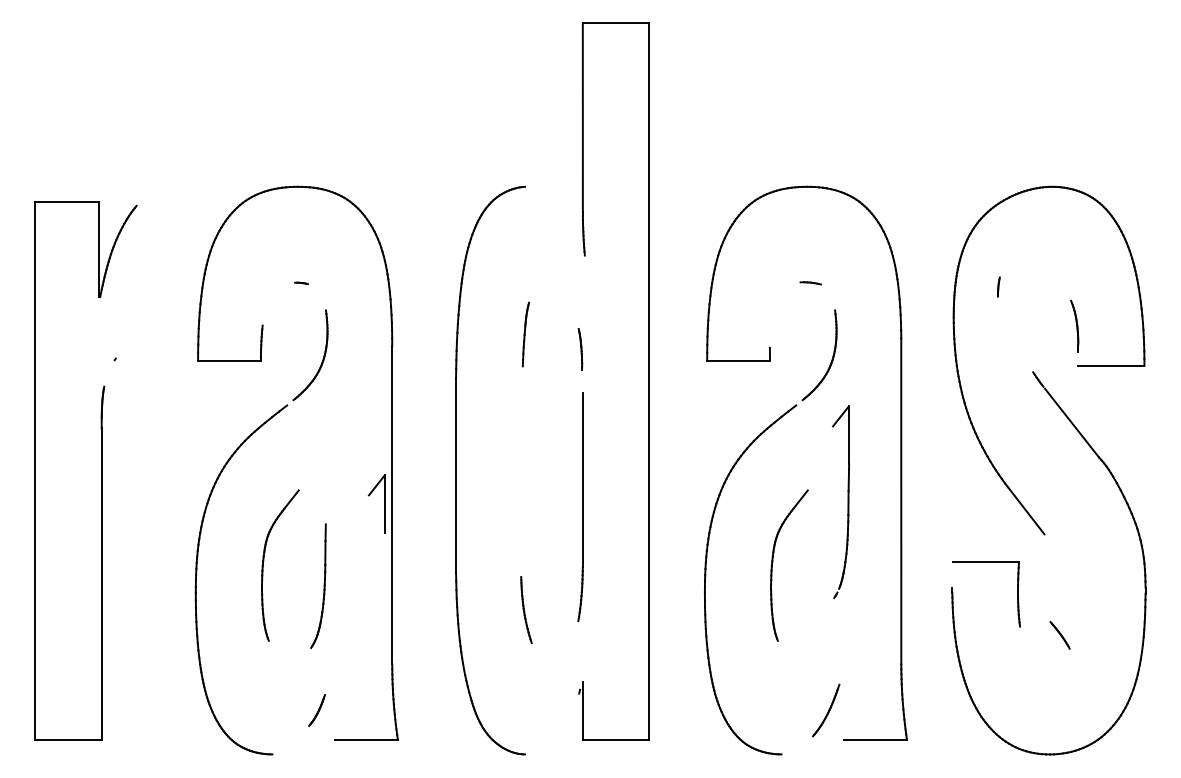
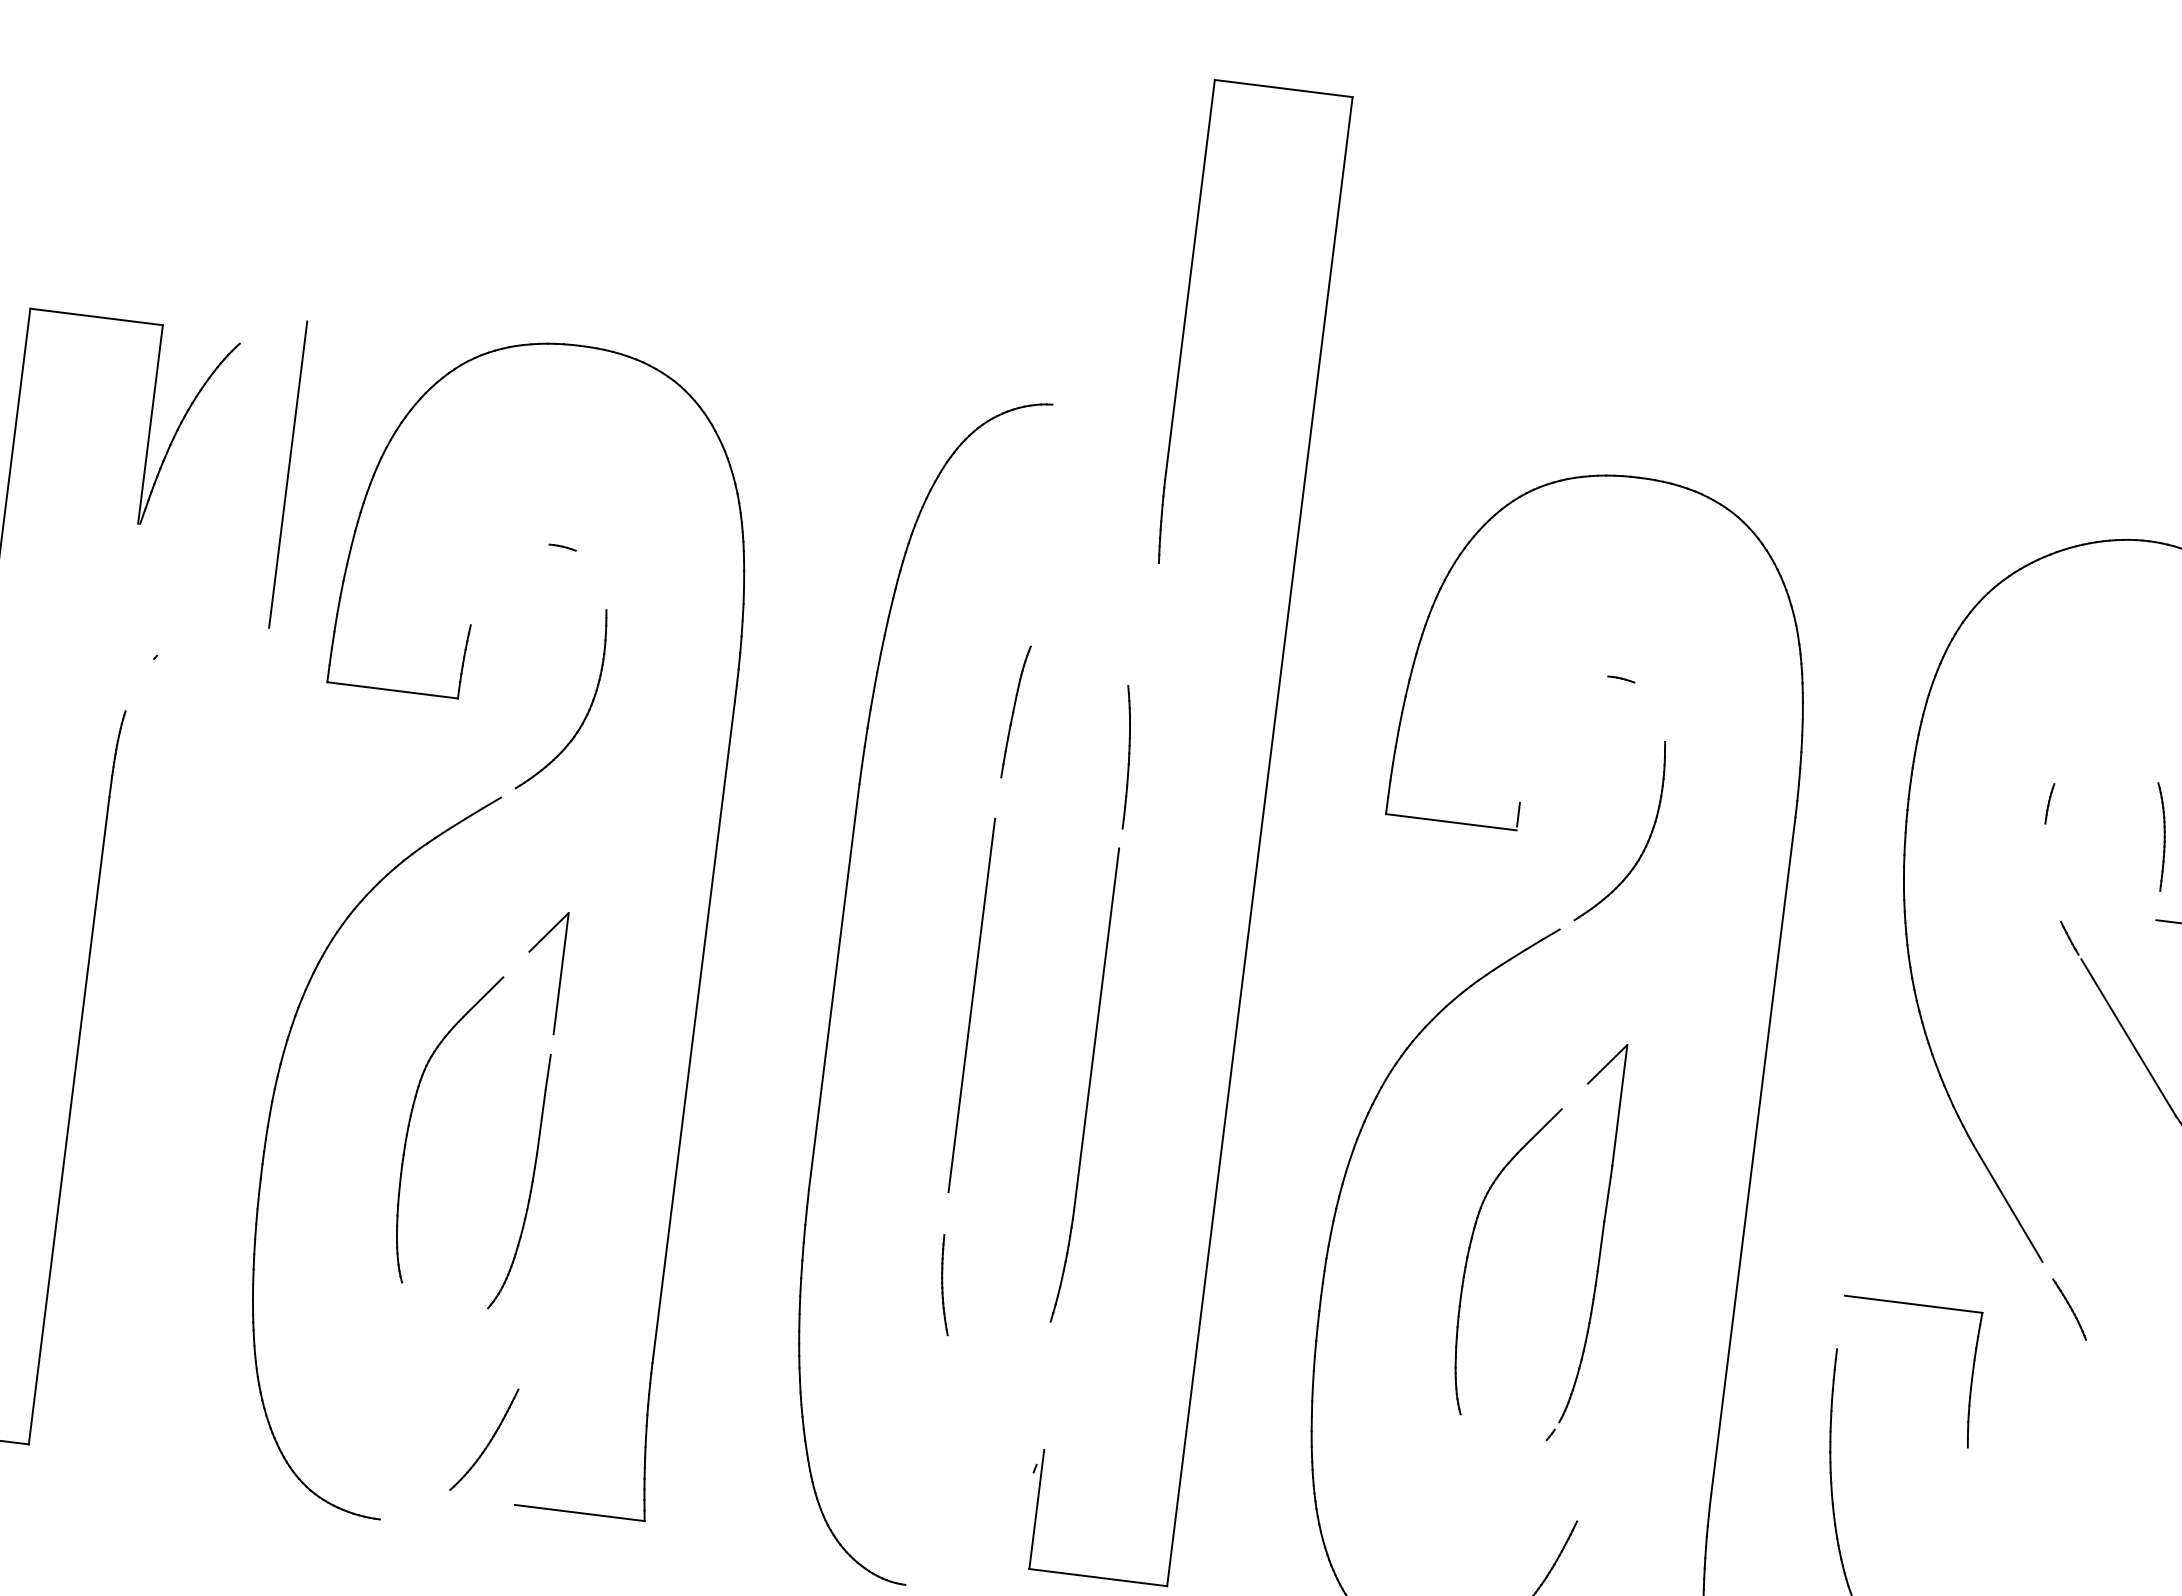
line: (167, 264) -> (288, 473), added
part: (810, 283) -> (1620, 679), size x0.62
line: (998, 286) -> (2049, 802), moved
part: (580, 348) -> (1125, 755), size x1.67
line: (522, 475) -> (972, 1004), added
part: (847, 501) -> (1599, 1242), moved
part: (384, 503) -> (560, 971), moved
part: (526, 609) -> (945, 1283), size x0.71
line: (1059, 634) -> (2068, 1307), moved
part: (316, 710) -> (483, 1439), size x1.67

